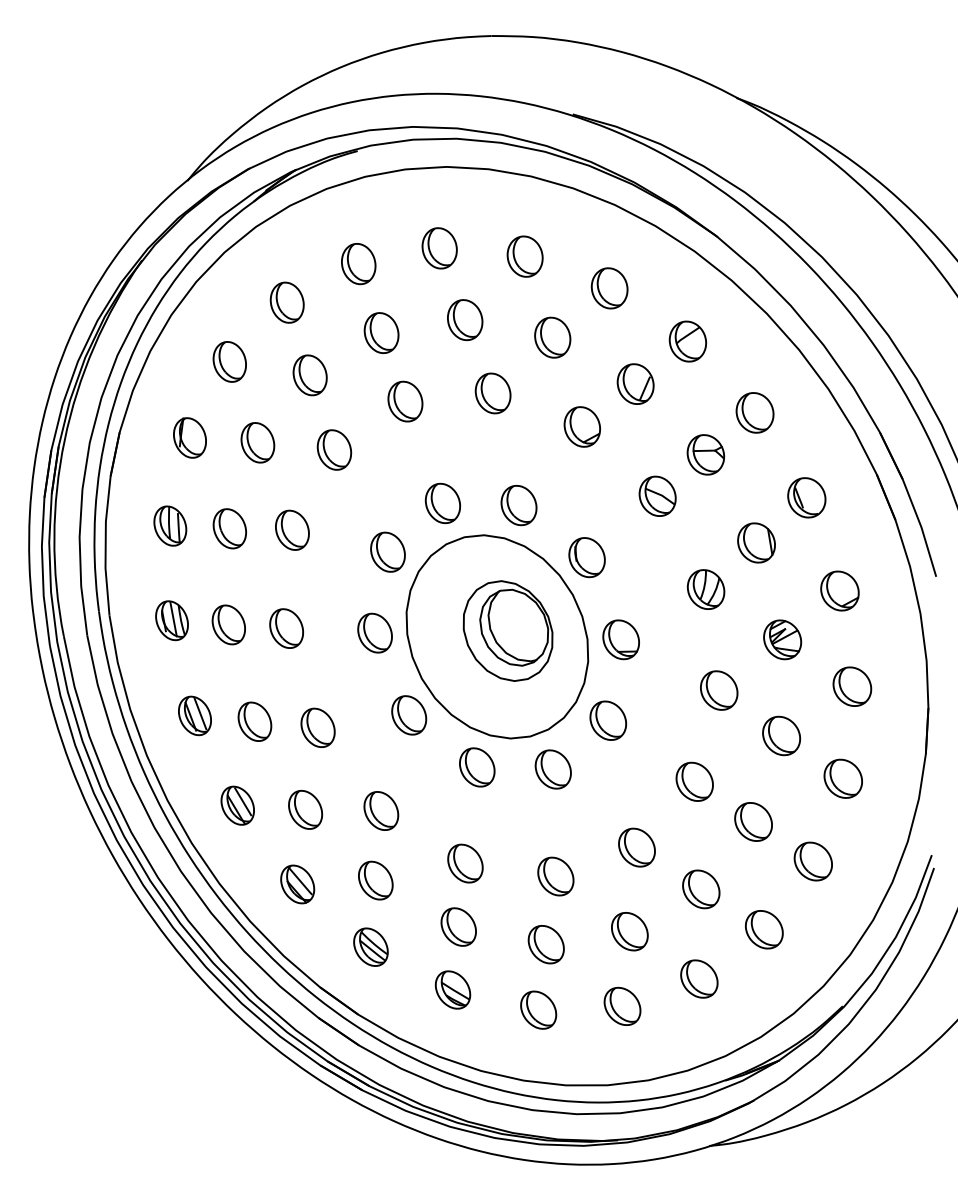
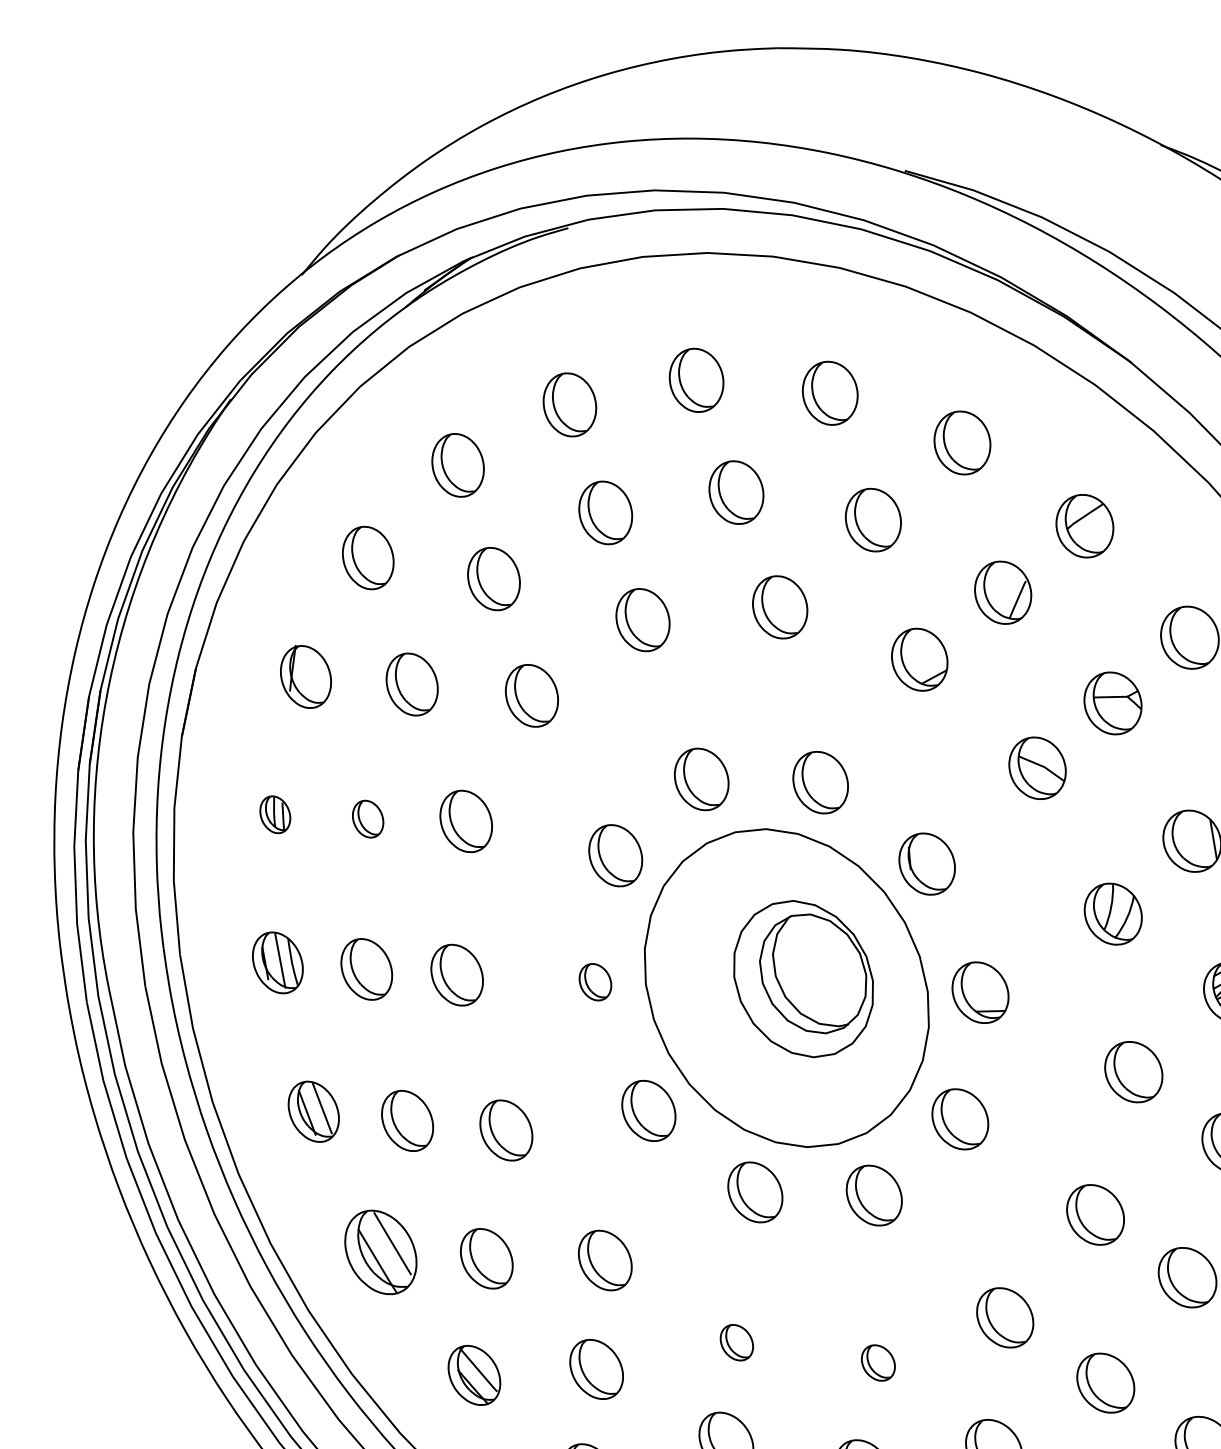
part: (170, 525) -> (275, 813), size x0.6
part: (229, 528) -> (367, 818), size x0.6
part: (374, 632) -> (594, 981), size x0.6
part: (237, 805) -> (380, 1251), size x1.4
part: (465, 863) -> (736, 1342), size x0.6
part: (555, 876) -> (877, 1362), size x0.6

